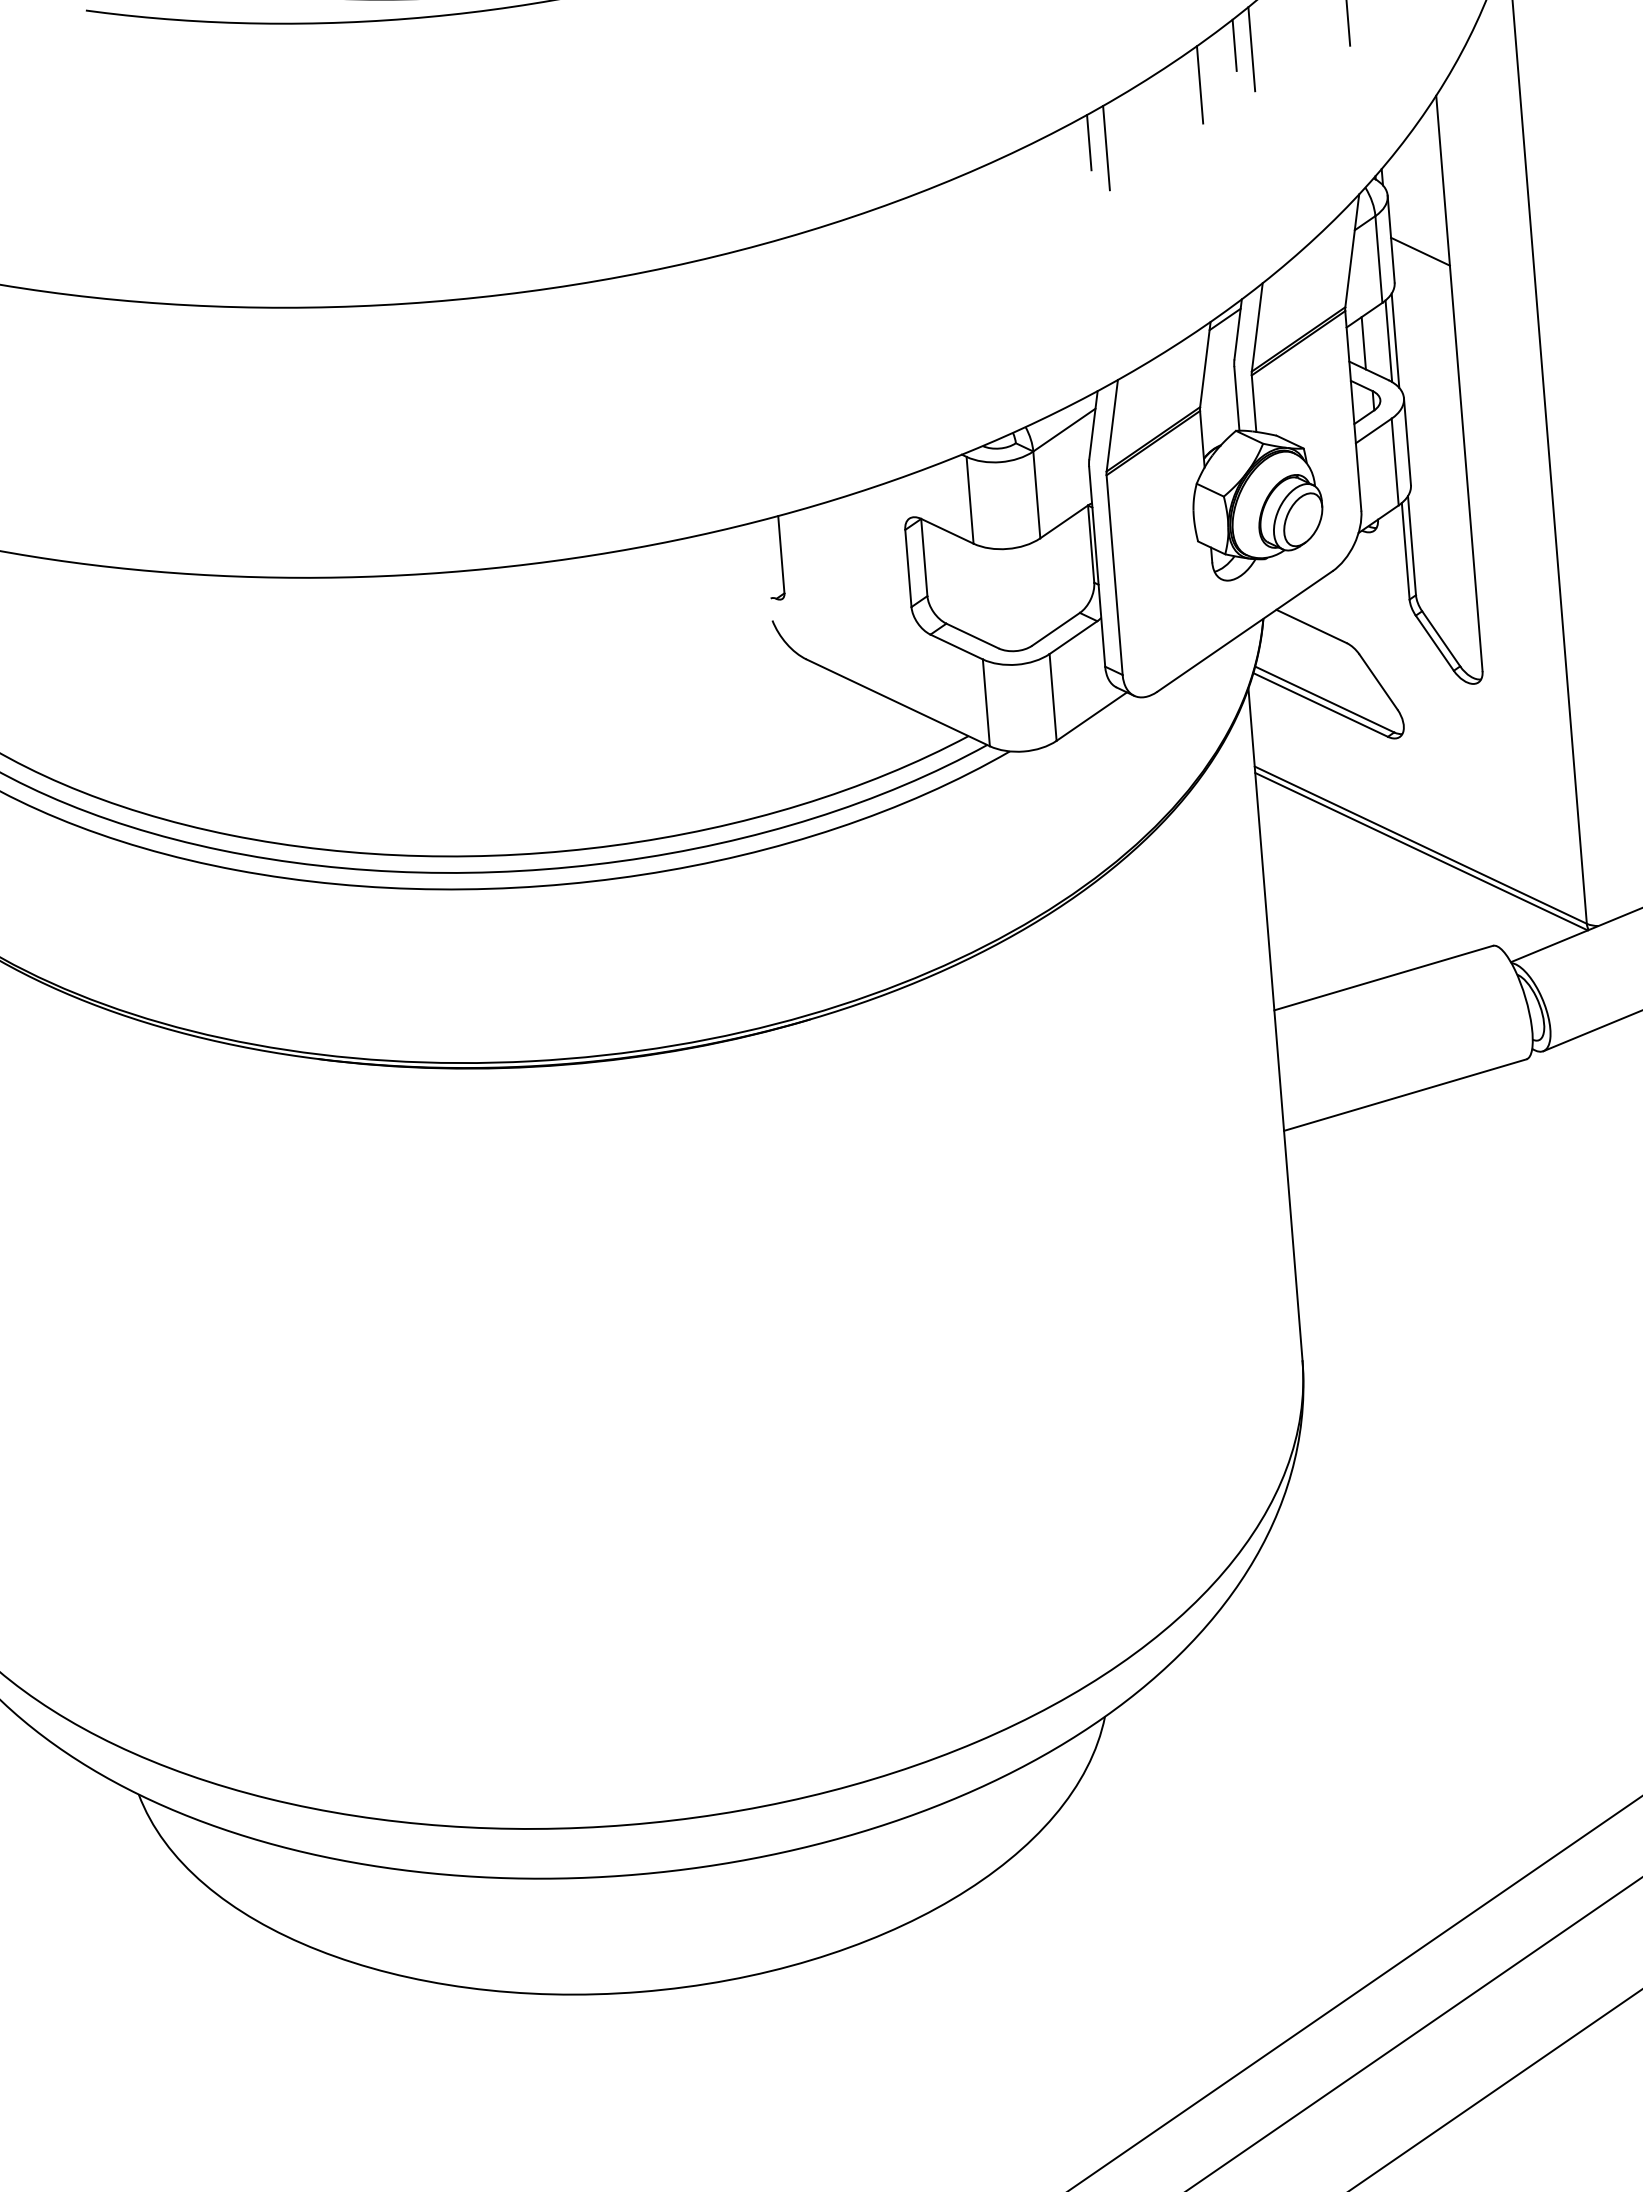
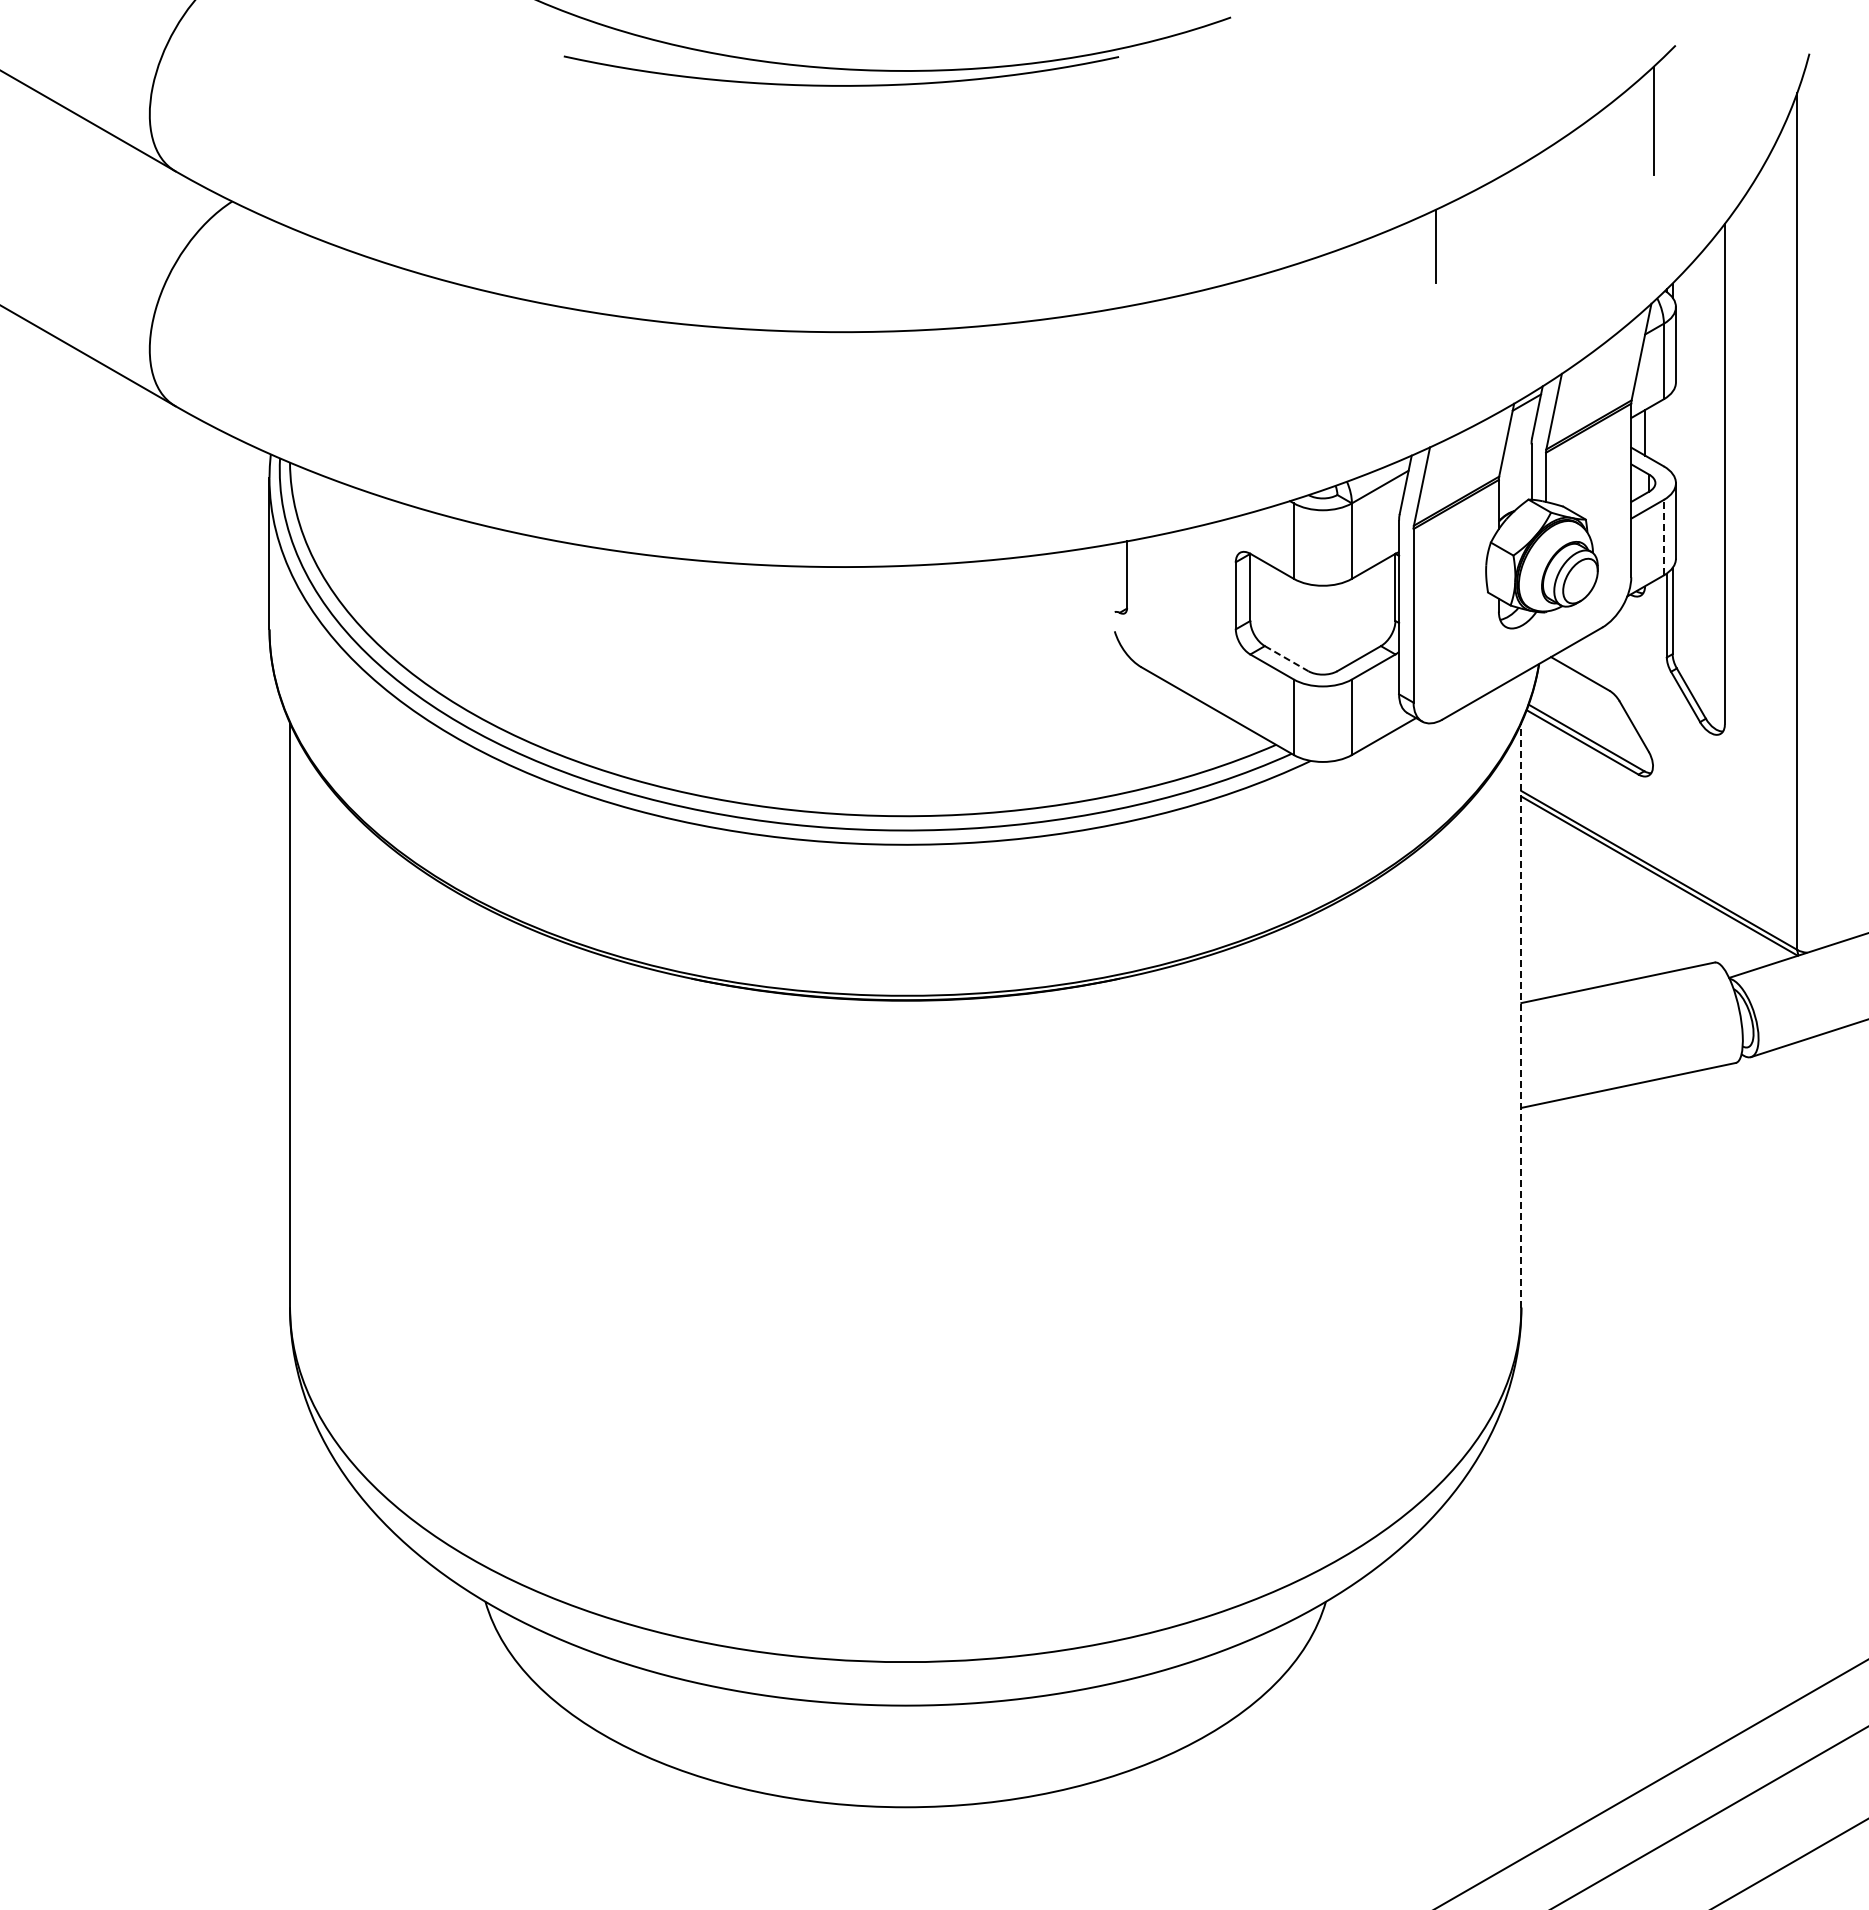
line: (1235, 45) -> (1554, 166), removed
line: (1251, 48) -> (1568, 170), removed
line: (1199, 84) -> (1521, 197), removed
line: (1088, 142) -> (1421, 240), removed
line: (1419, 251) -> (1699, 357), removed
line: (1388, 340) -> (1666, 432), removed
line: (1395, 340) -> (1672, 432), removed
line: (1394, 461) -> (1663, 537), solid -> dashed
line: (973, 635) -> (1287, 658), solid -> dashed
line: (1275, 1023) -> (1521, 1014), solid -> dashed

